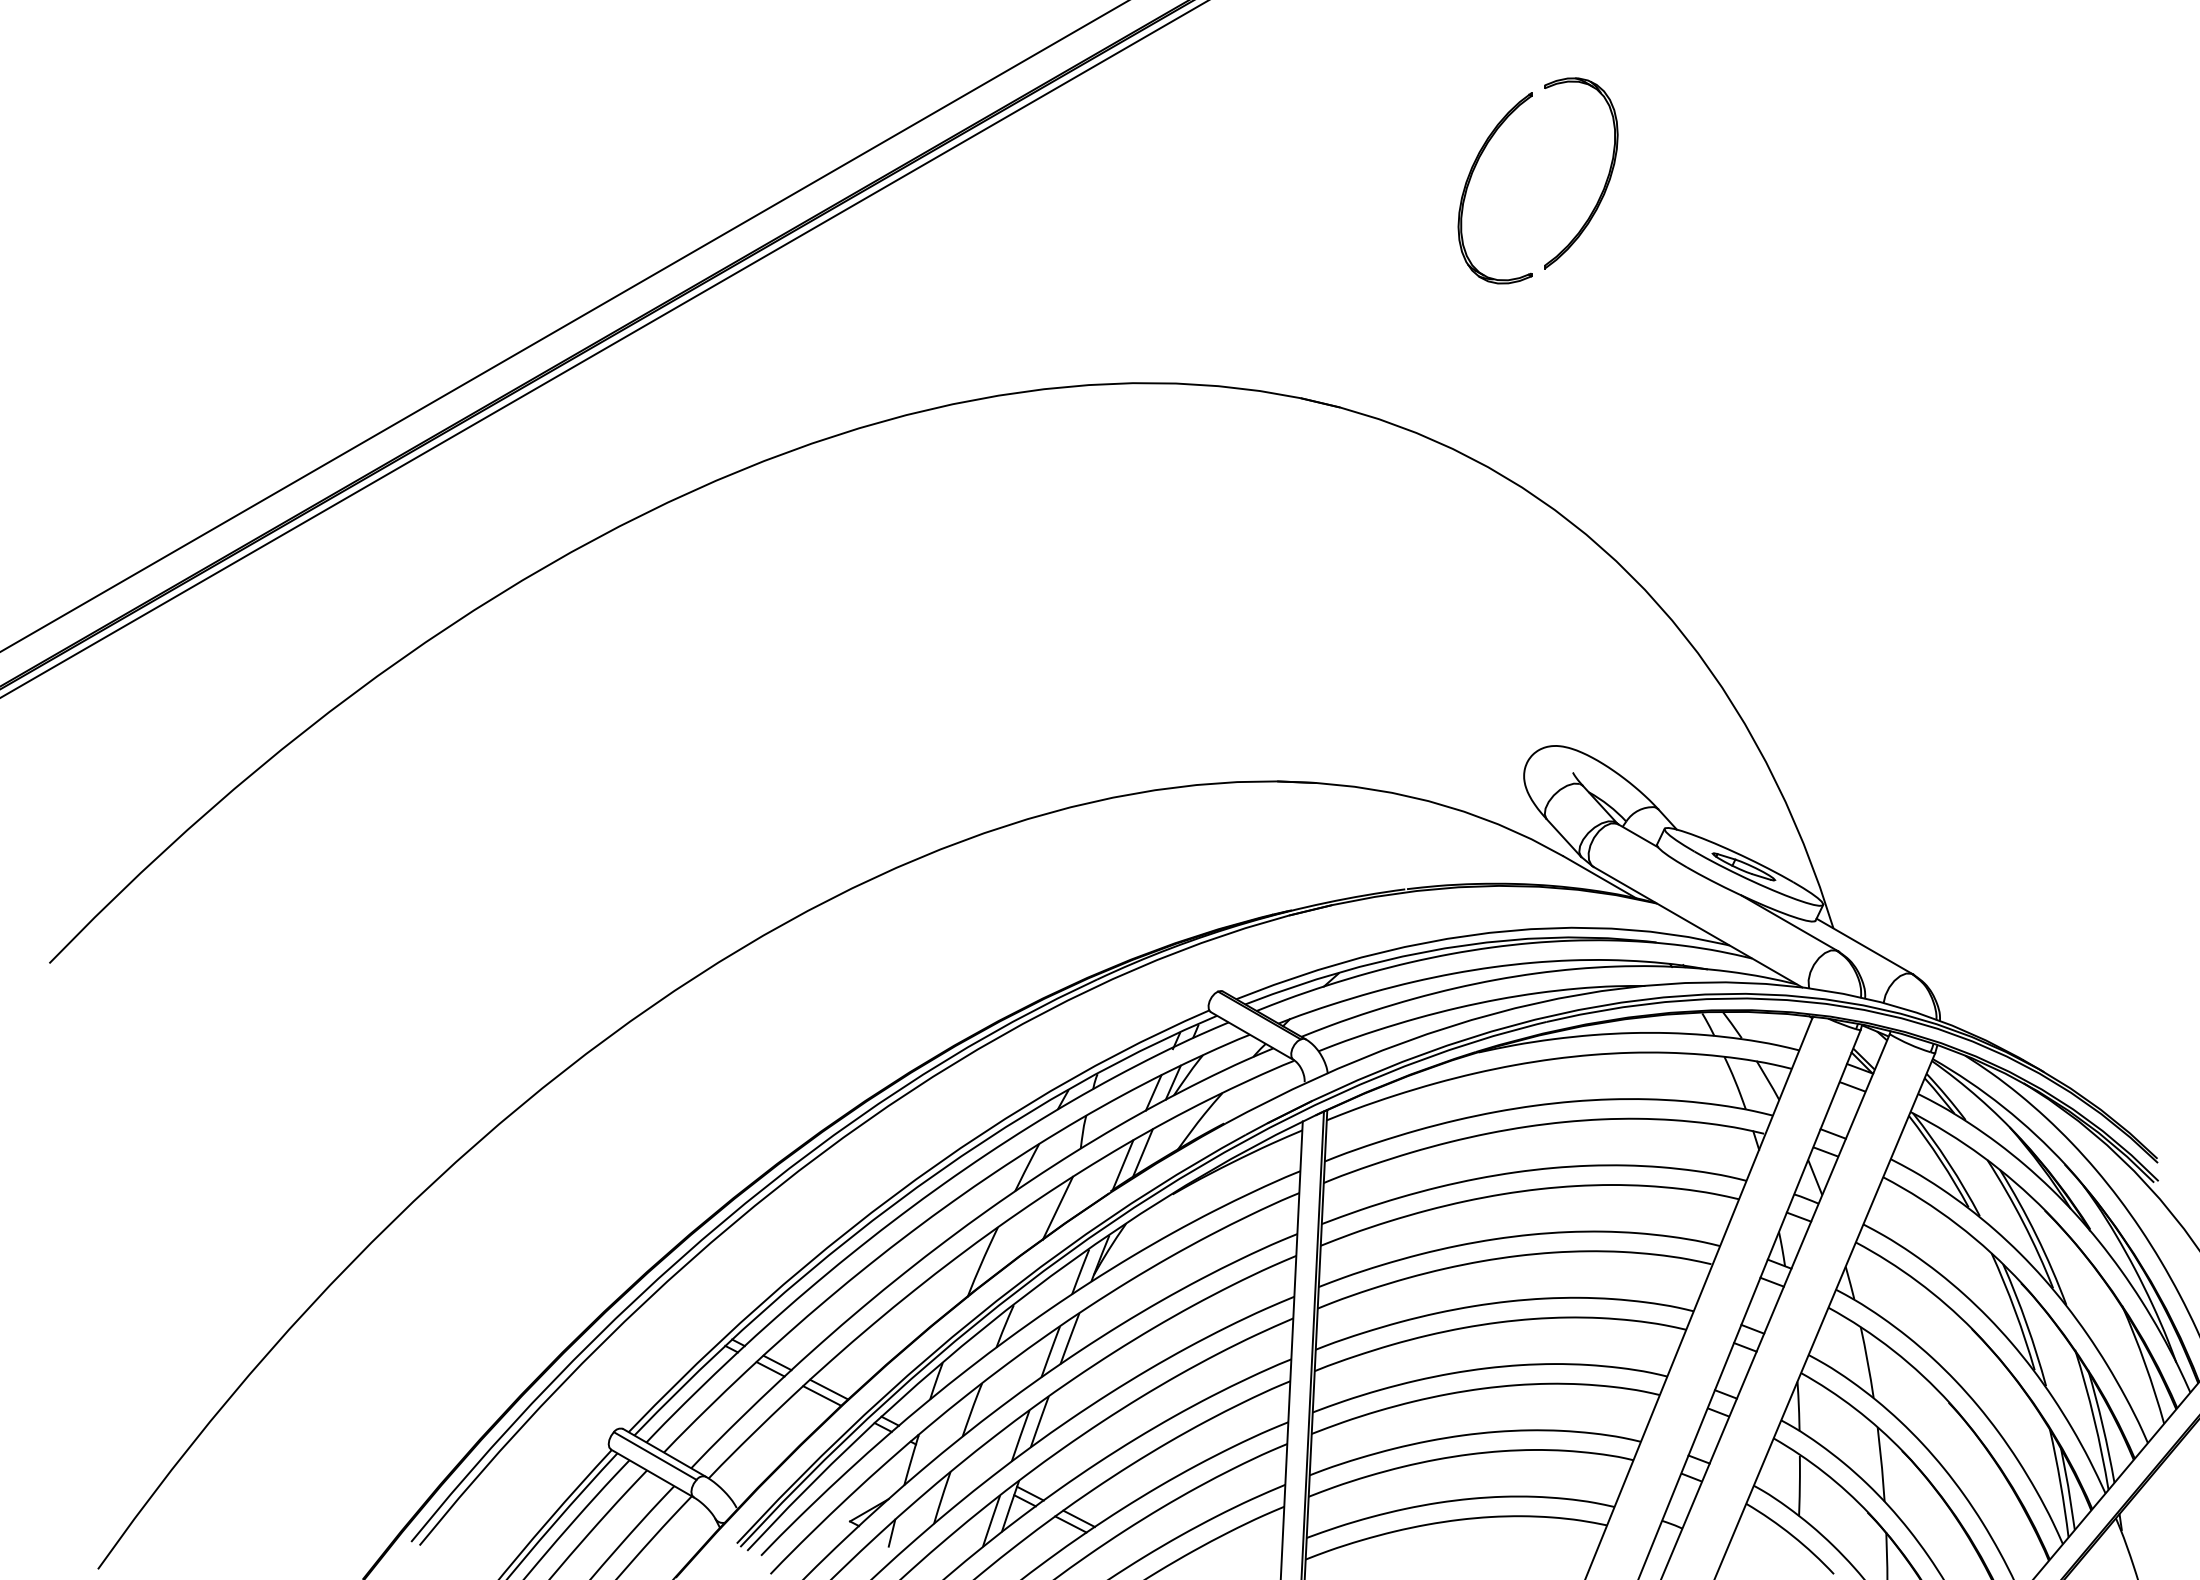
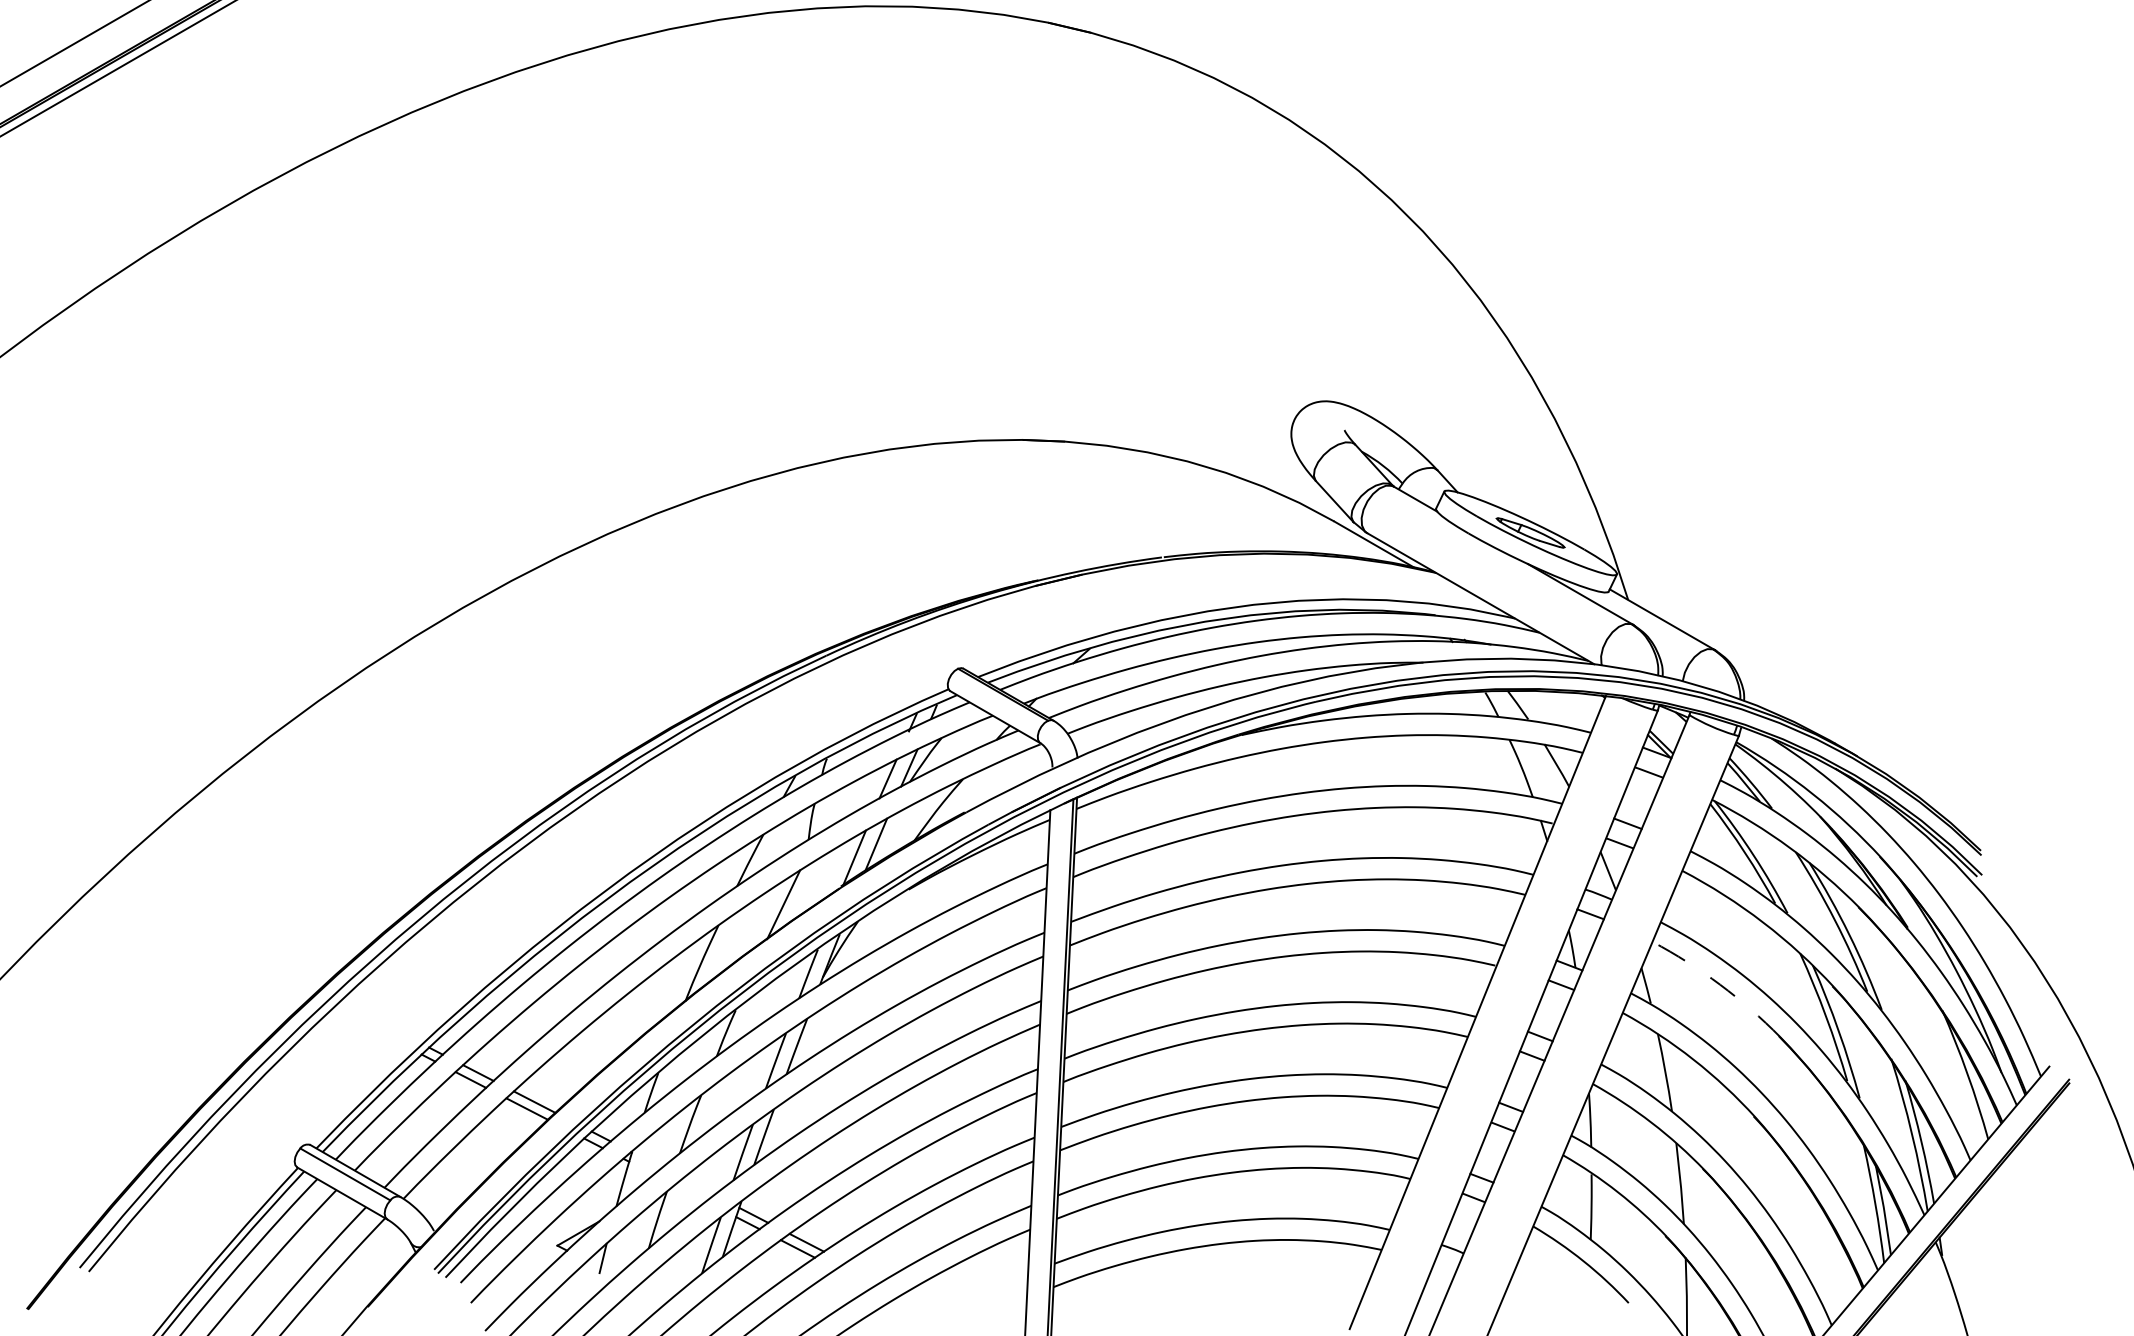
arc: (1917, 1281) -> (1719, 984), solid -> dashed

